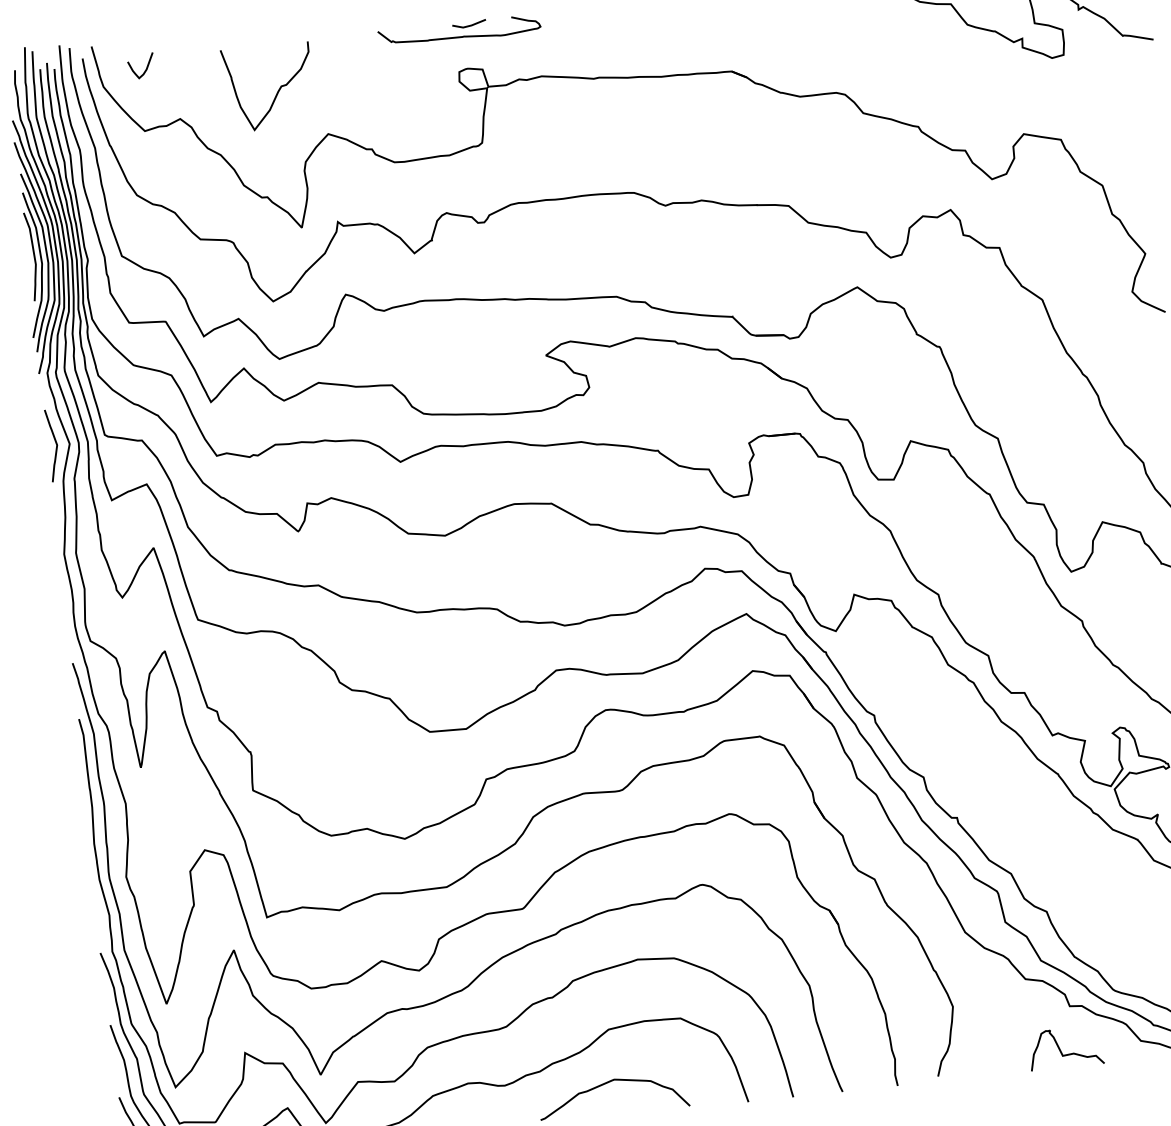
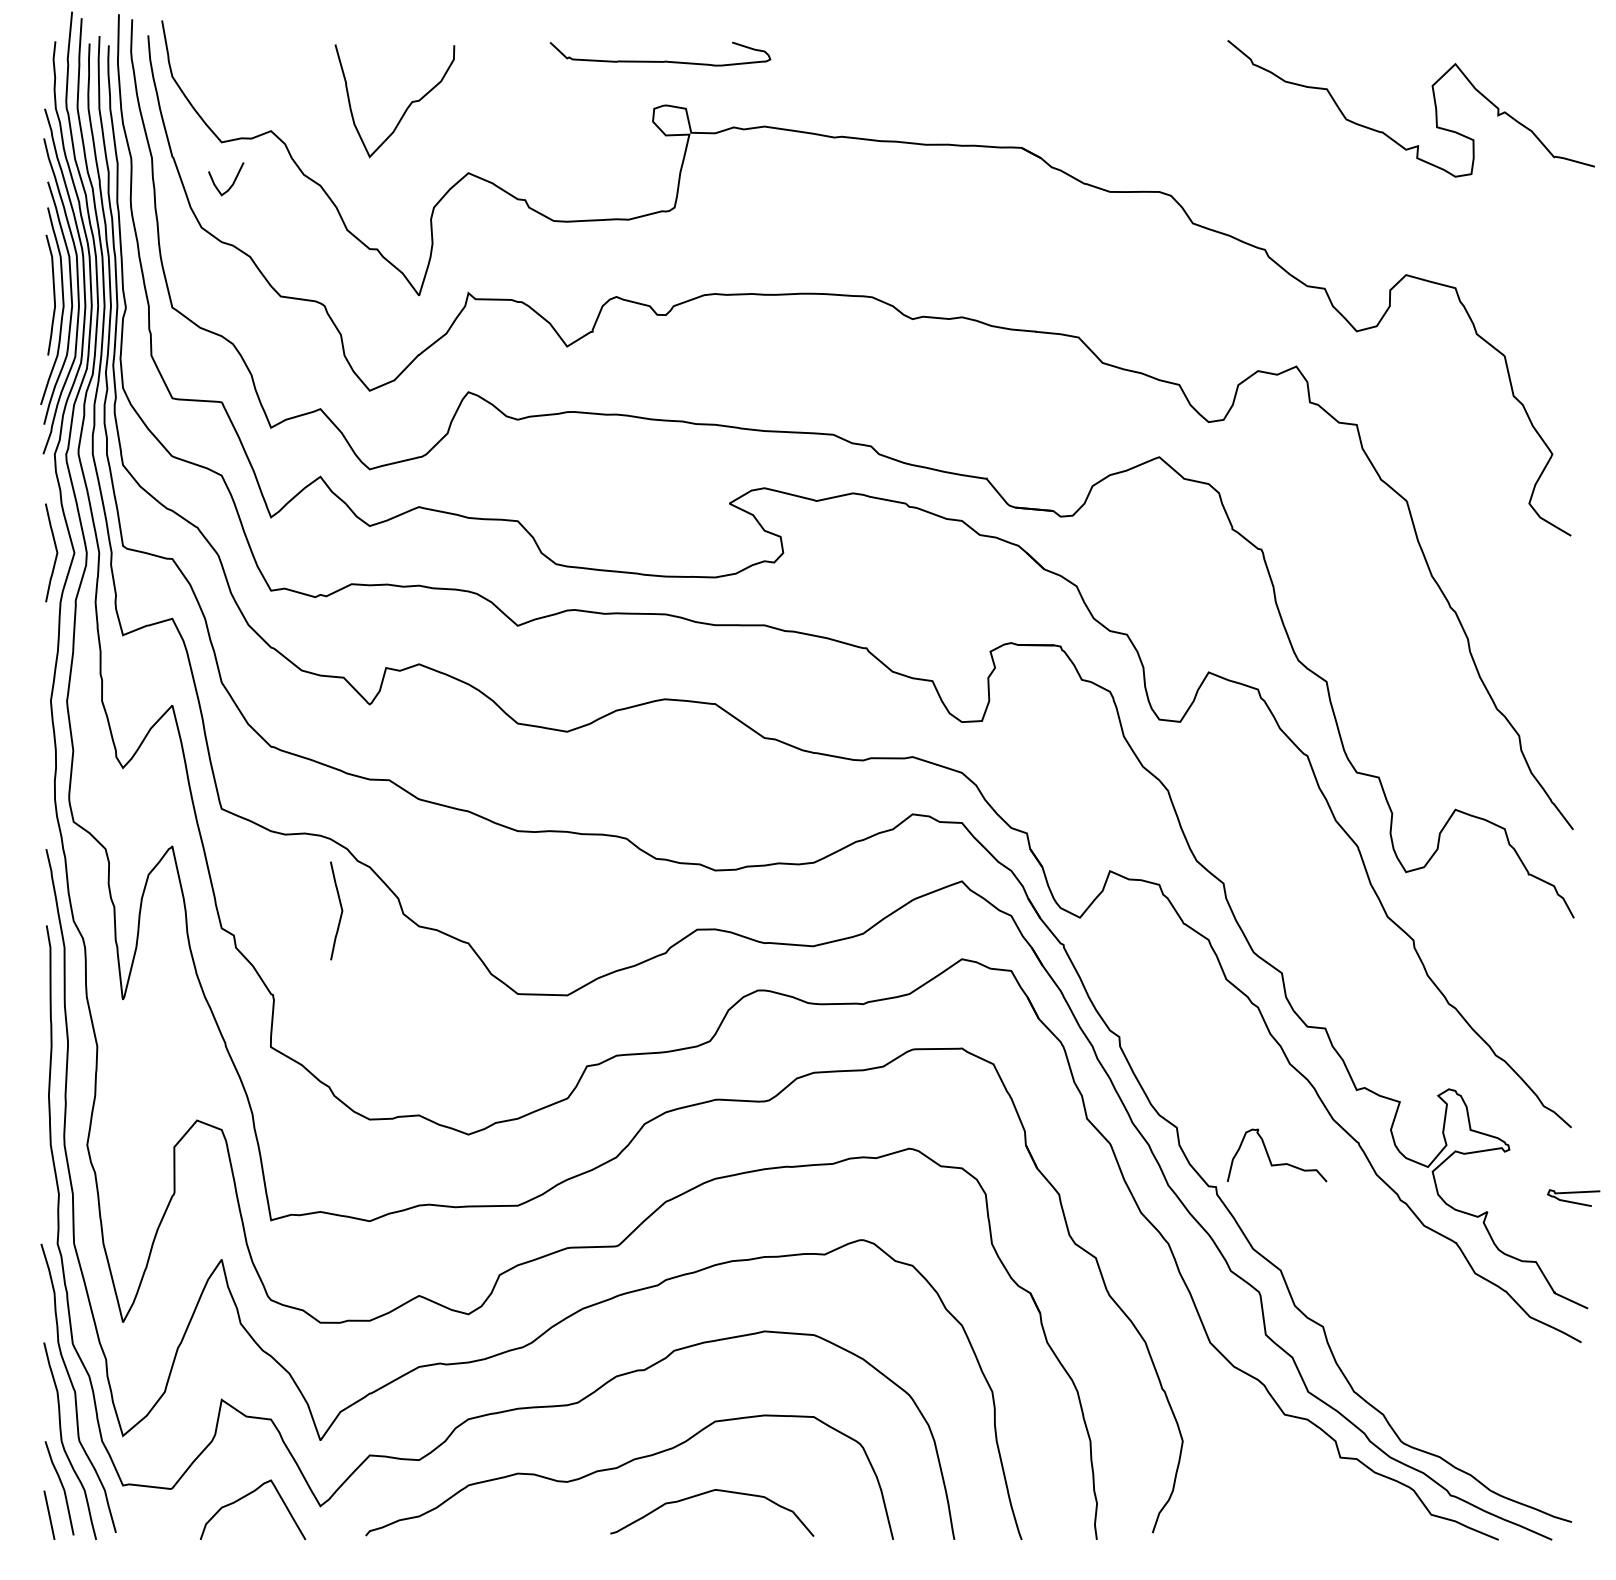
line: (469, 25) -> (674, 47), removed
curve: (145, 69) -> (231, 184), moved
curve: (293, 683) -> (340, 908), added
curve: (1061, 1050) -> (1270, 1158), moved

